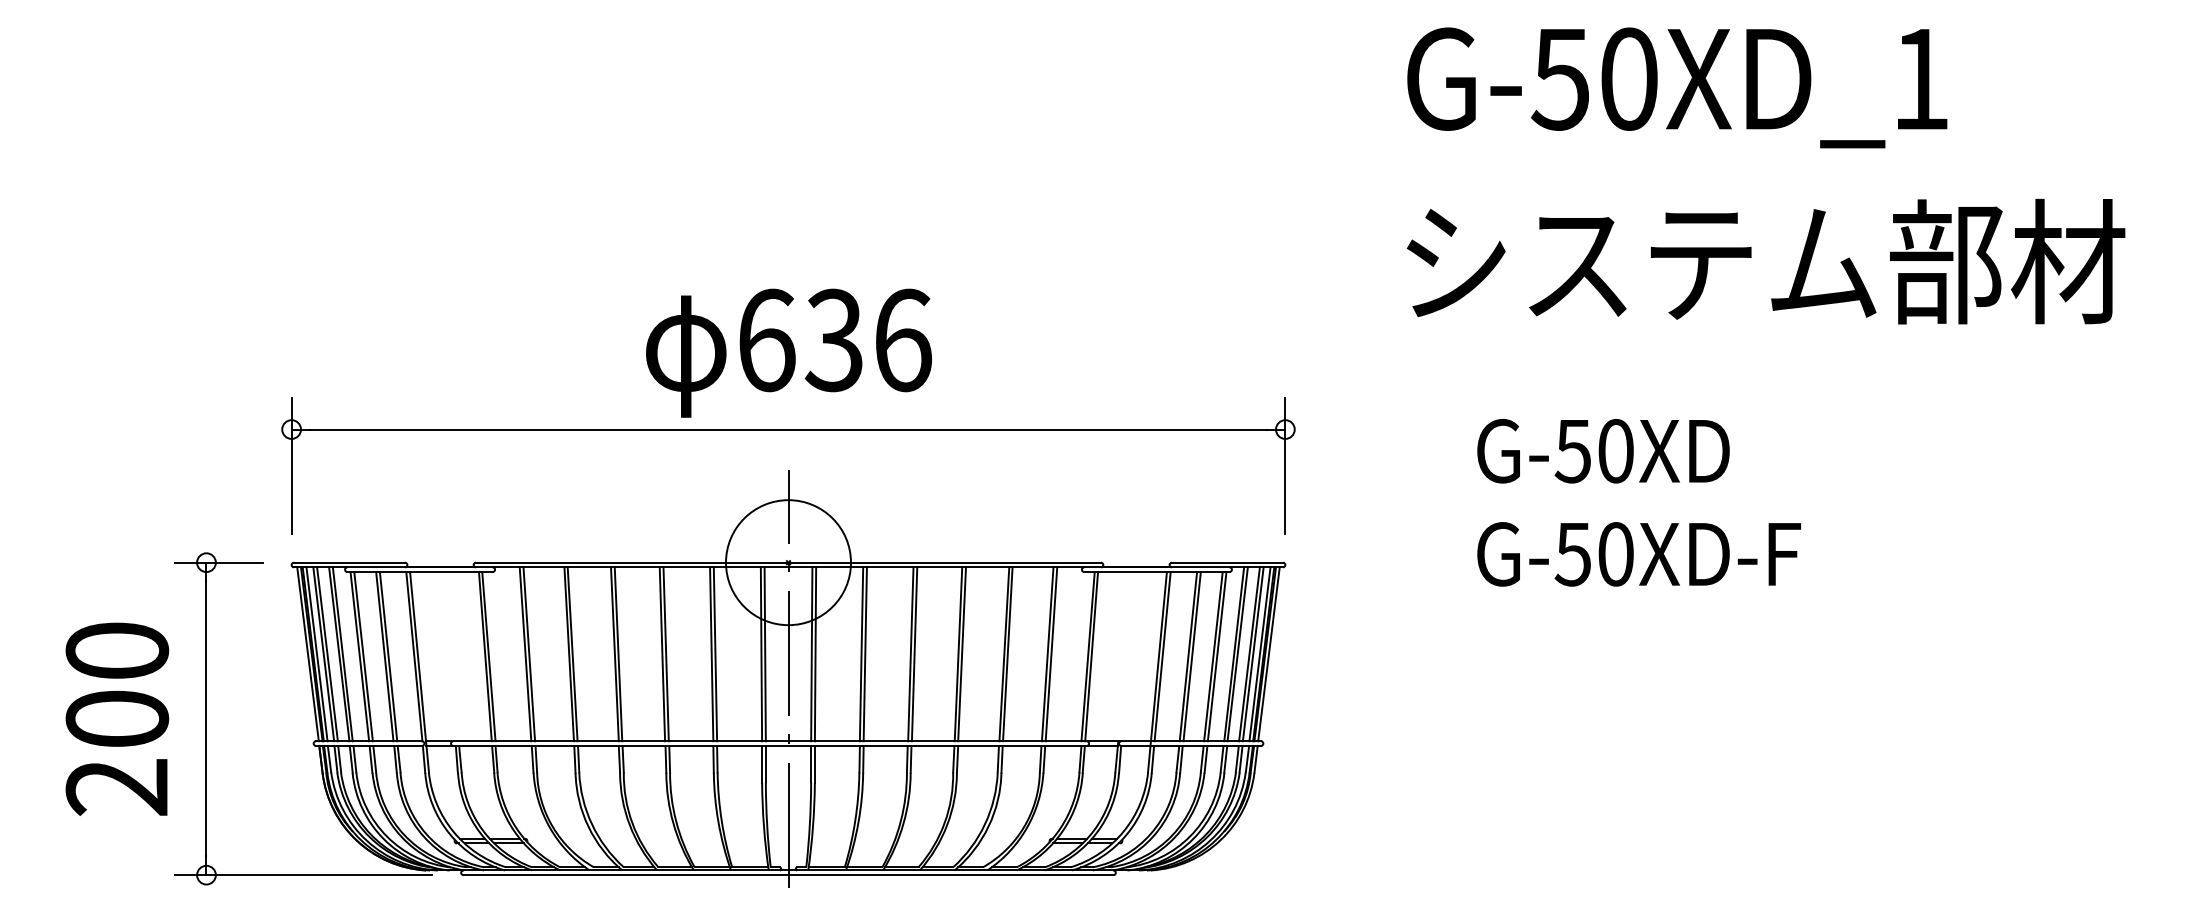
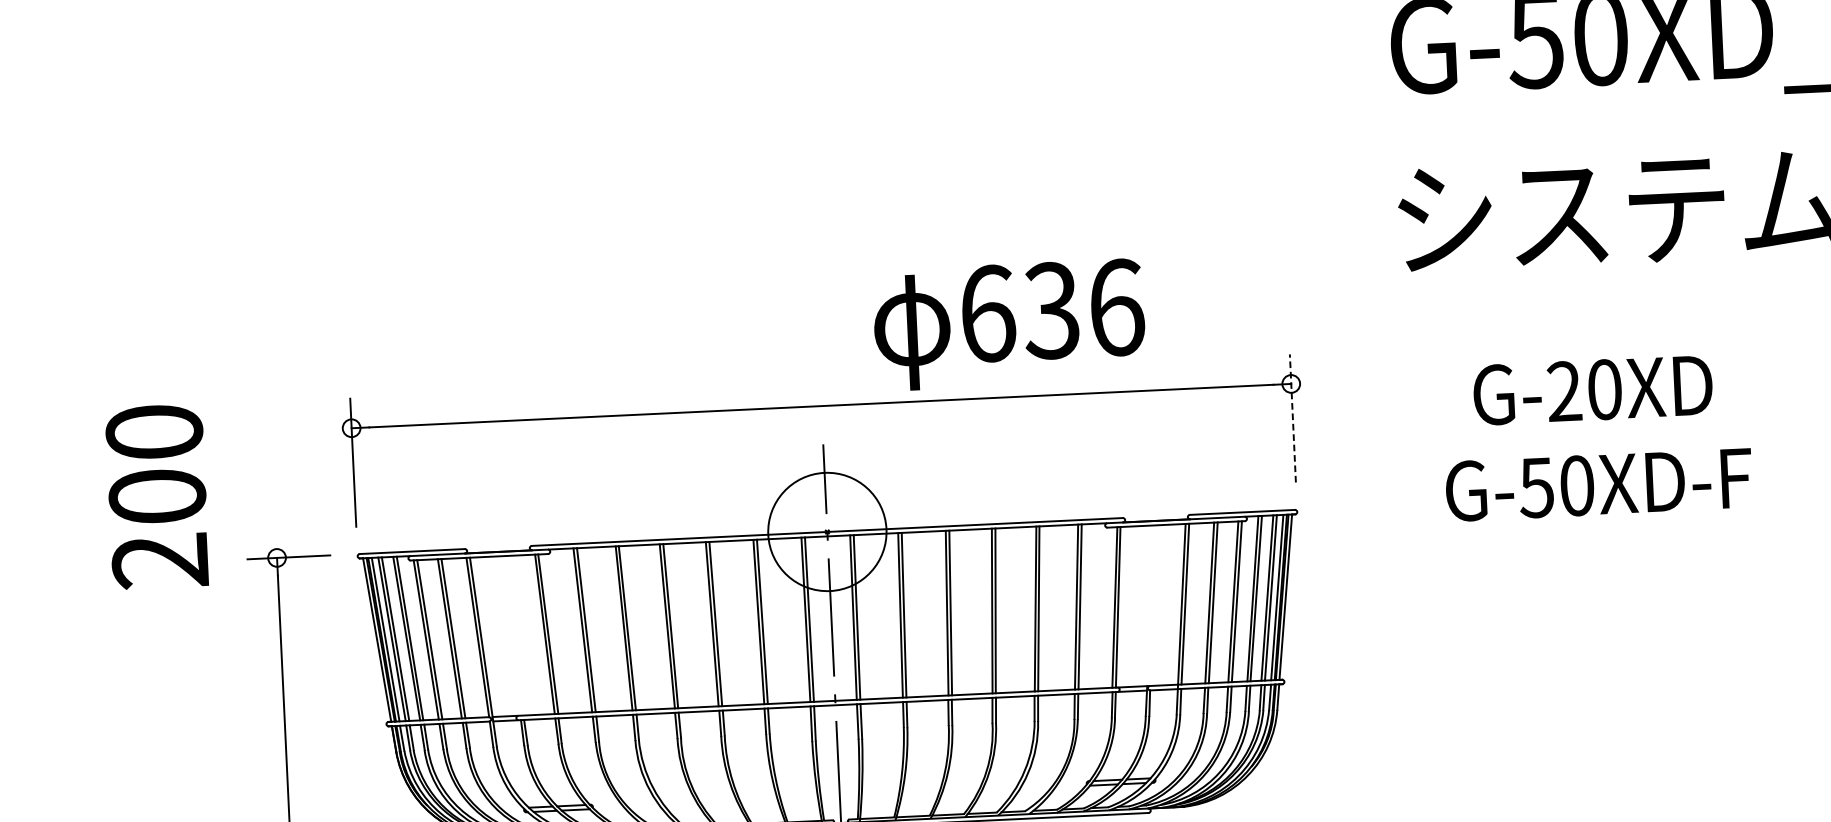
text: (788, 352) -> (1009, 324), moved
text: (1572, 451) -> (1563, 391), G-50XD -> G-20XD
line: (1285, 466) -> (1293, 418), solid -> dashed
text: (1638, 554) -> (1598, 485), moved
text: (117, 718) -> (157, 496), moved

